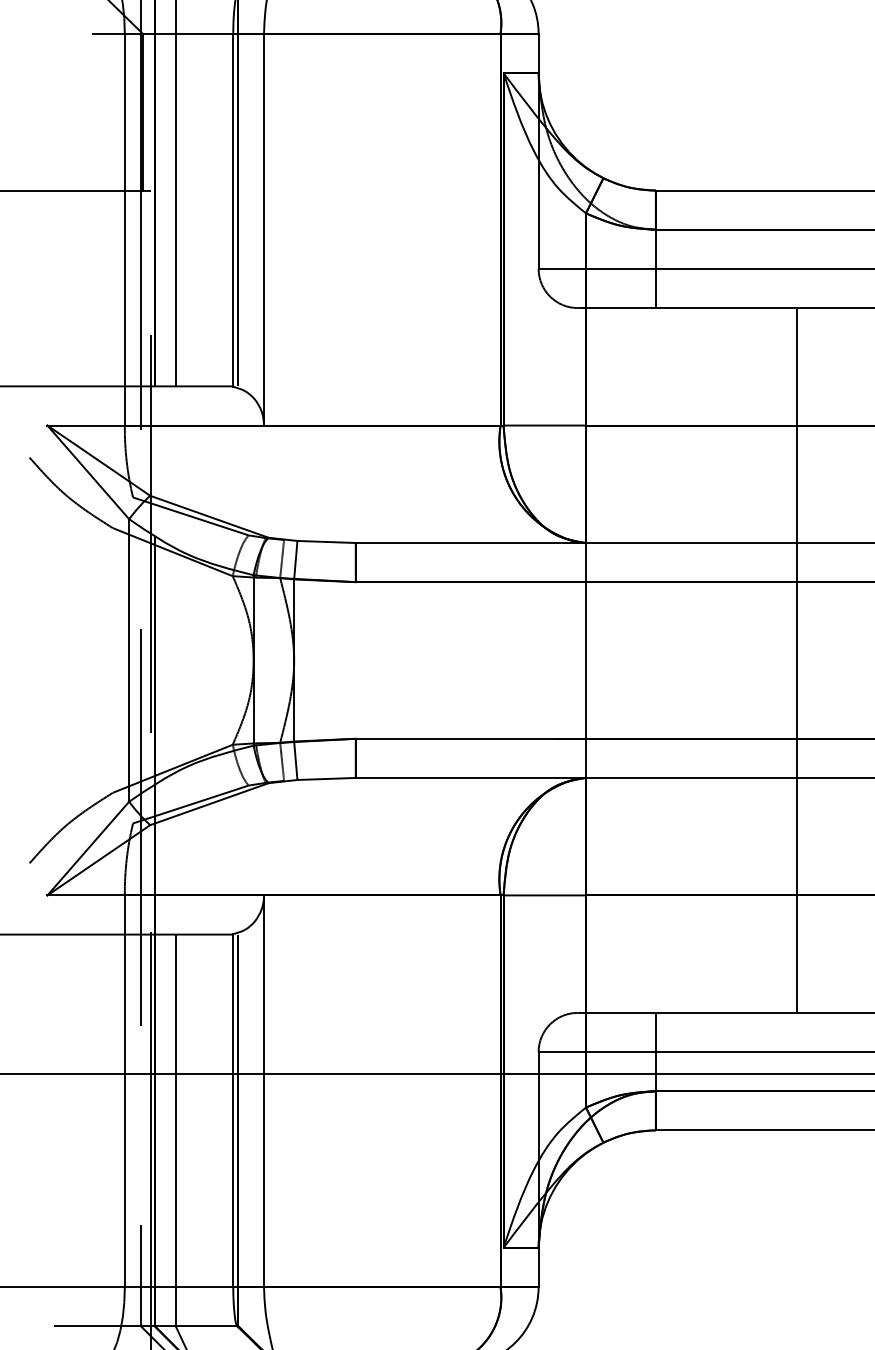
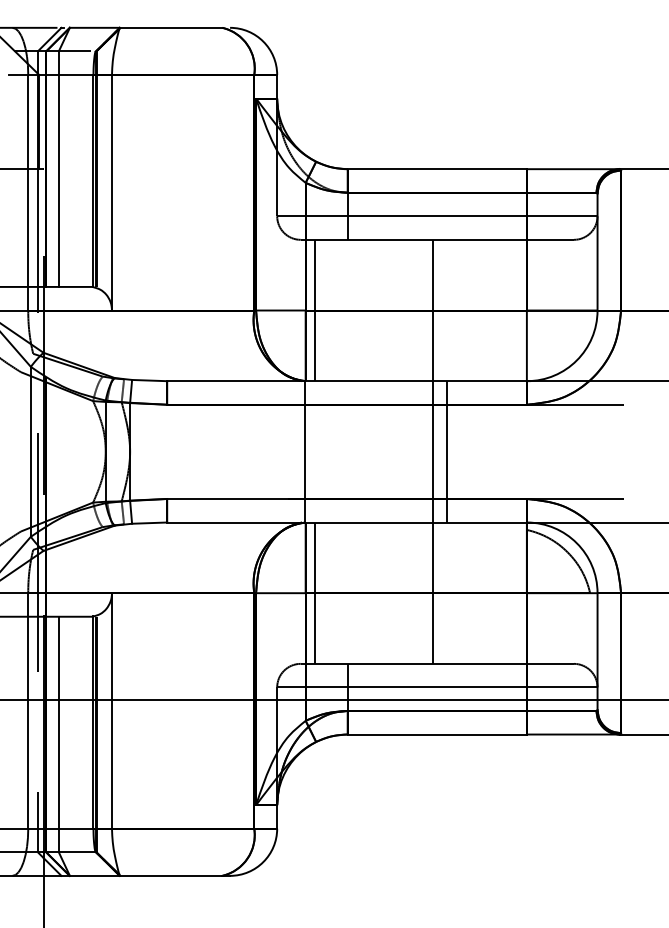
line: (600, 425) -> (314, 310), added
line: (820, 659) -> (446, 451), added
line: (600, 894) -> (314, 592), added

